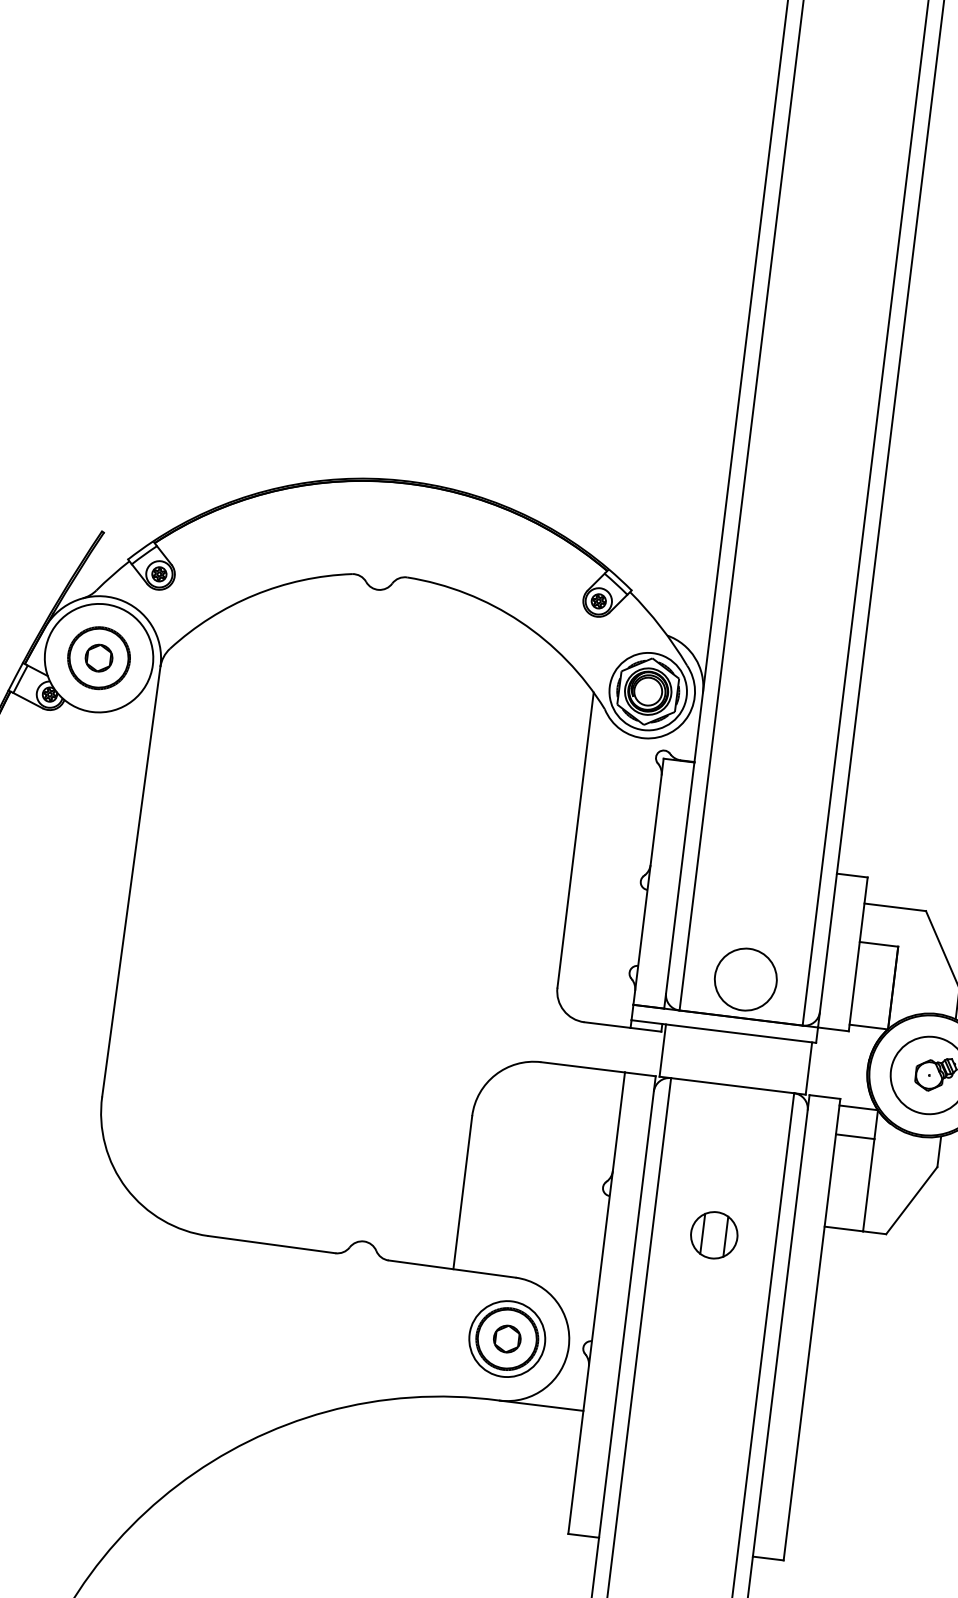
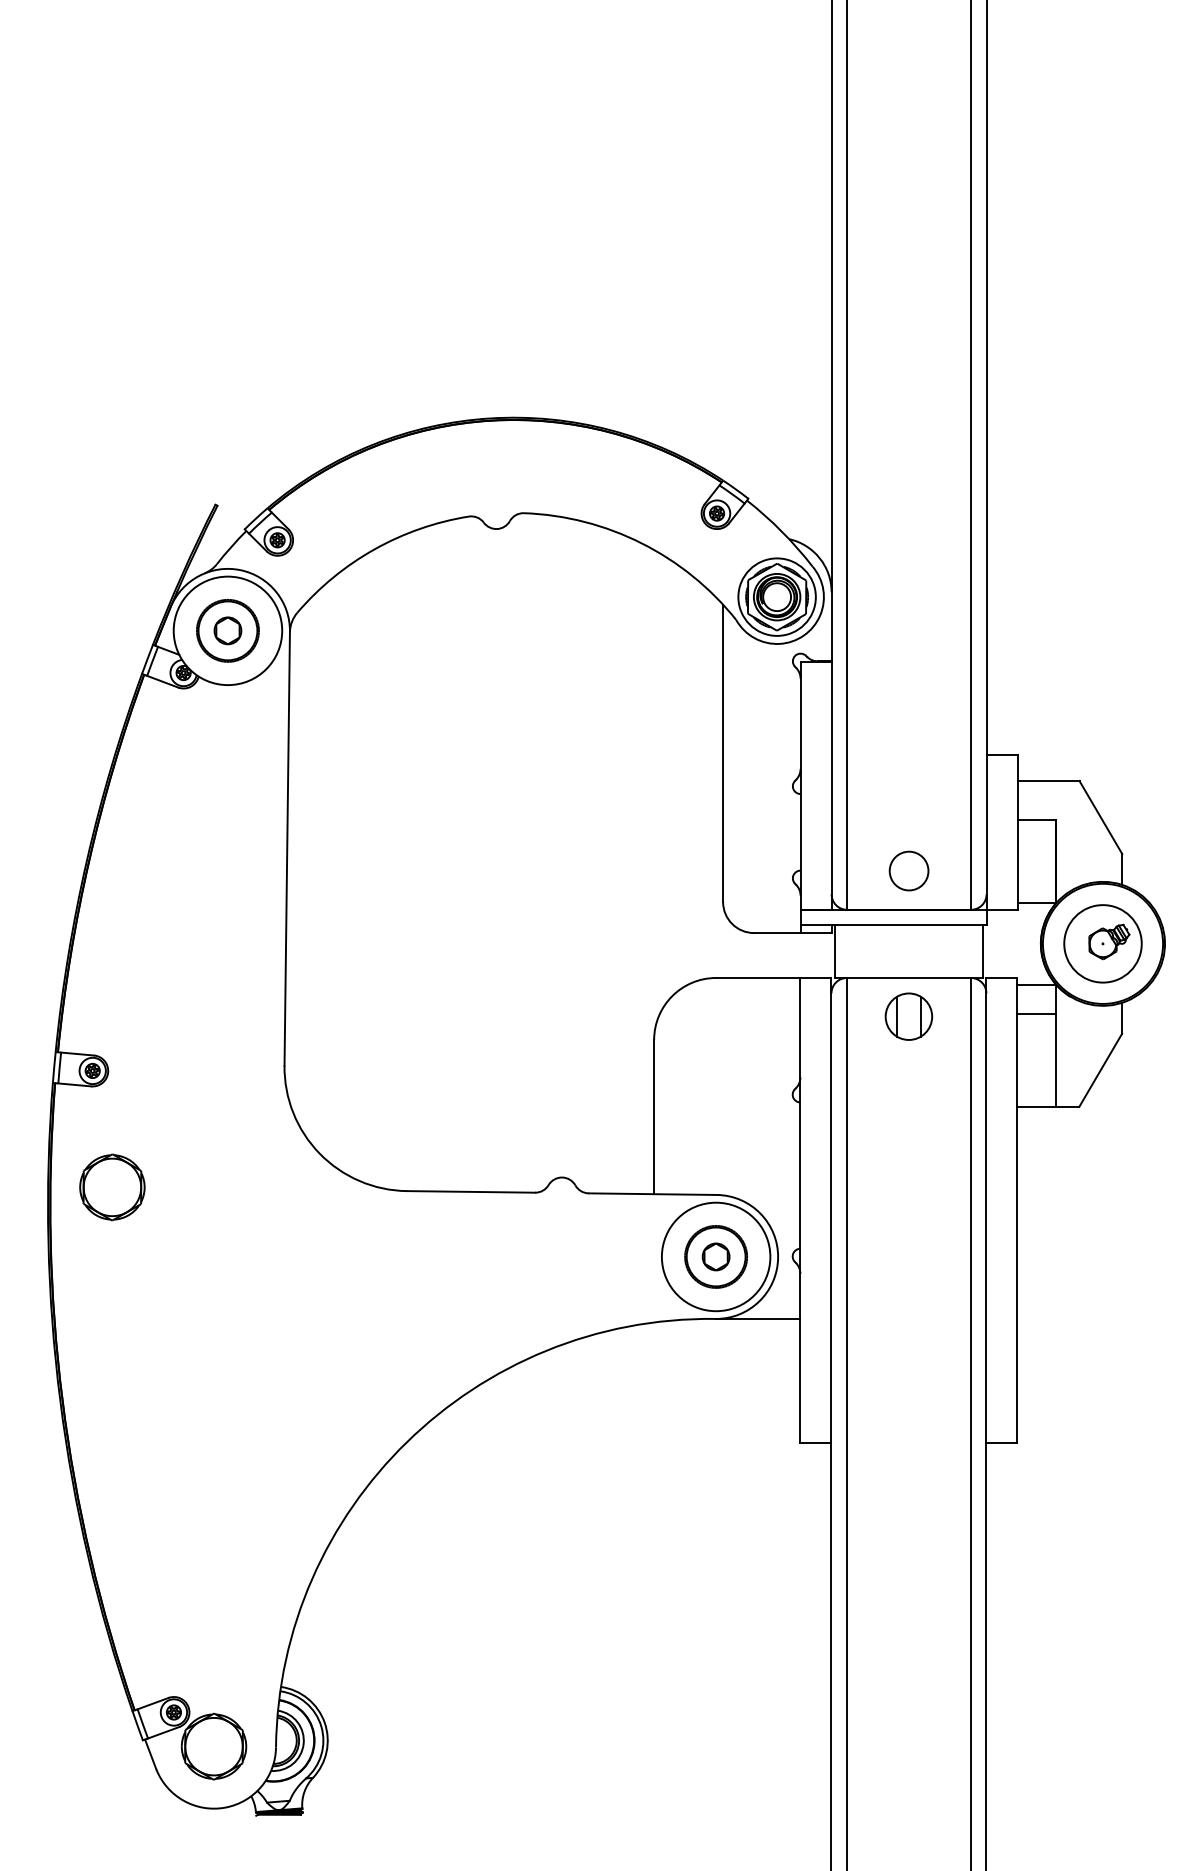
circle: (745, 978) -> (908, 870), size x0.62
part: (713, 1235) -> (908, 1016), moved
circle: (506, 1338) -> (715, 1256), size x1.43

